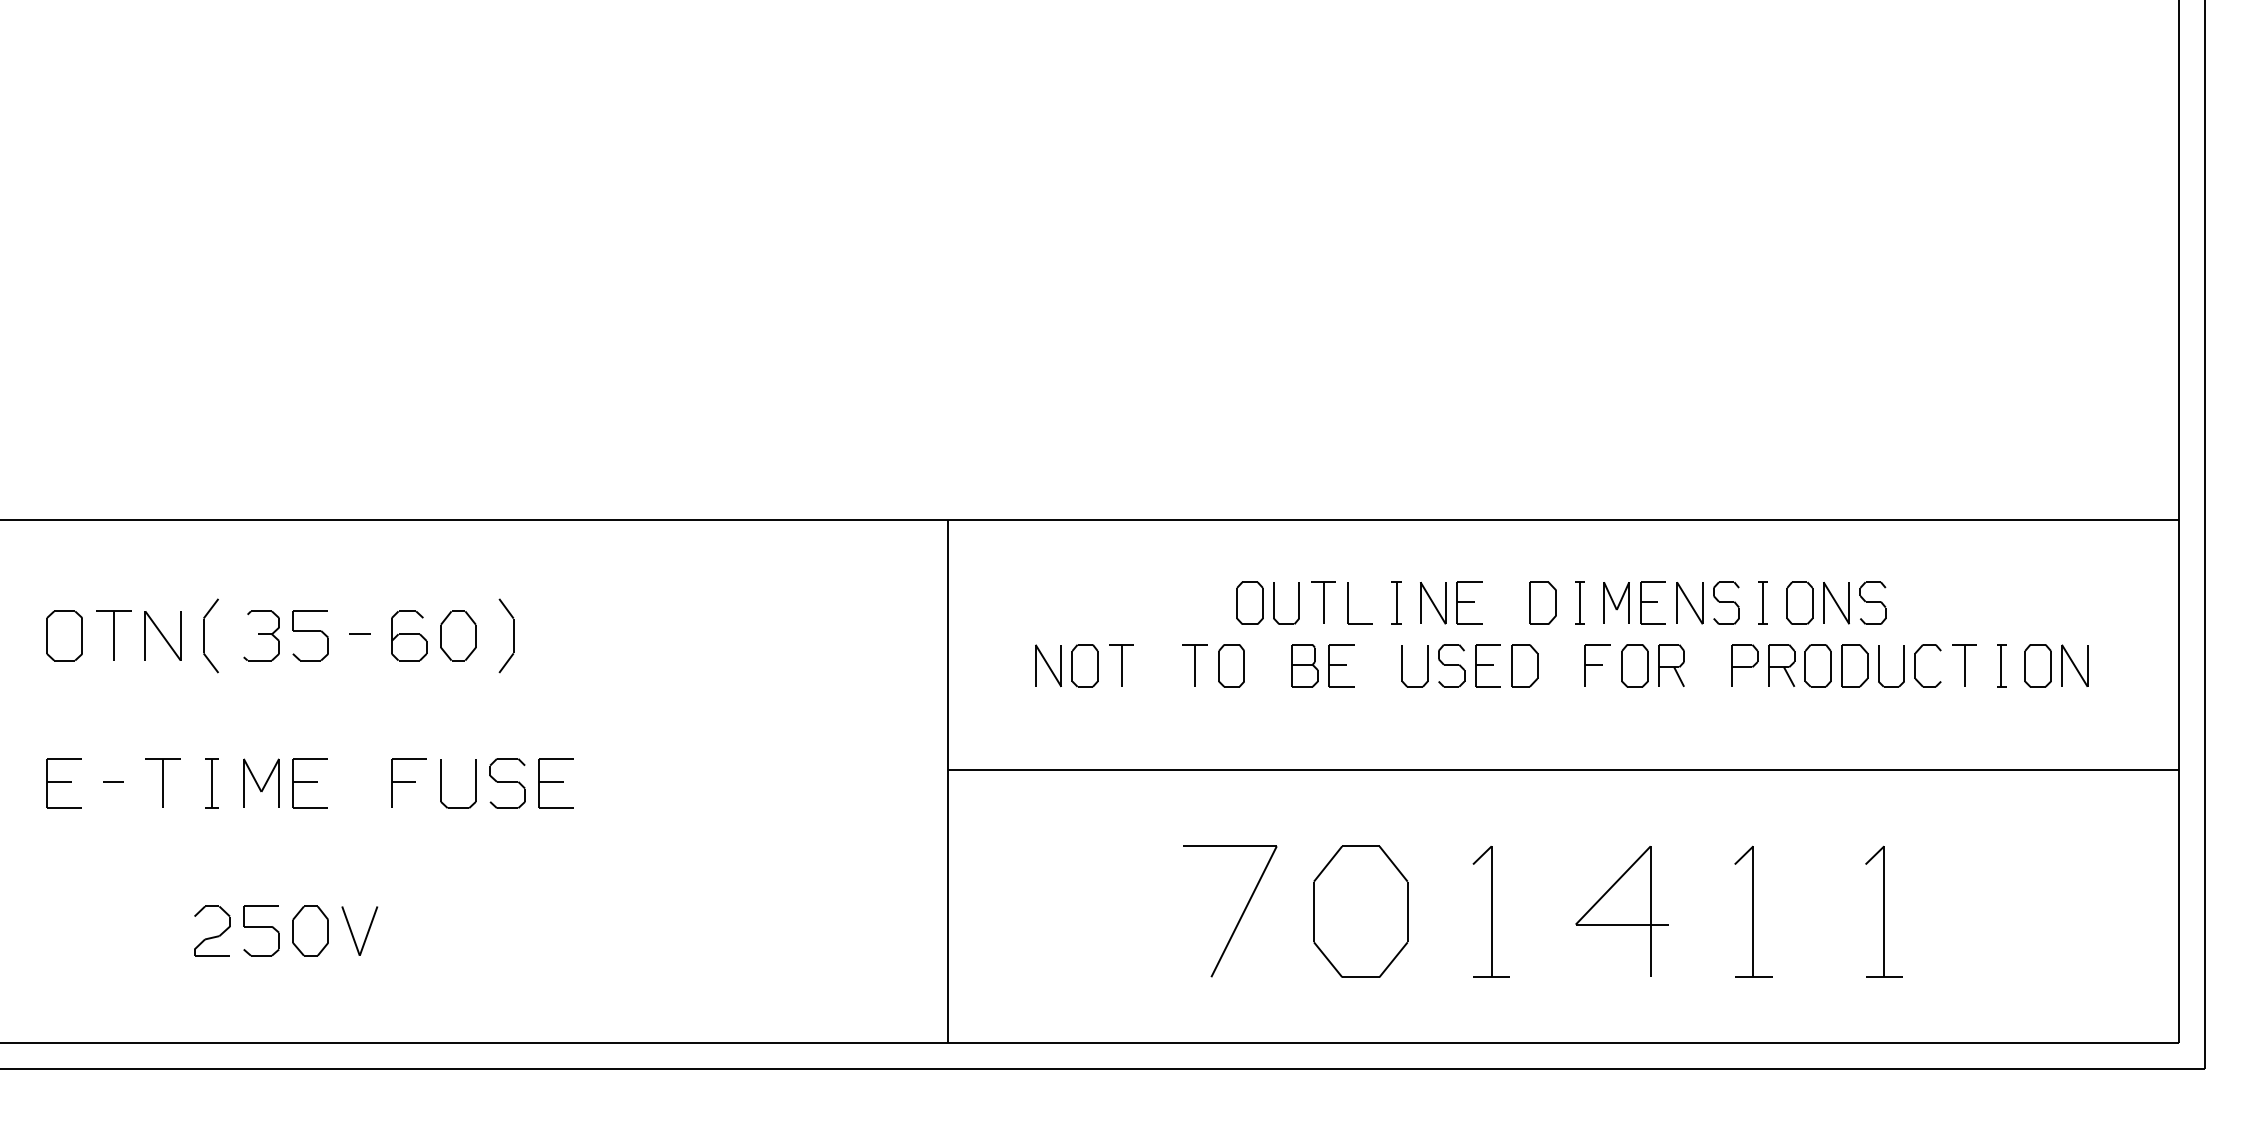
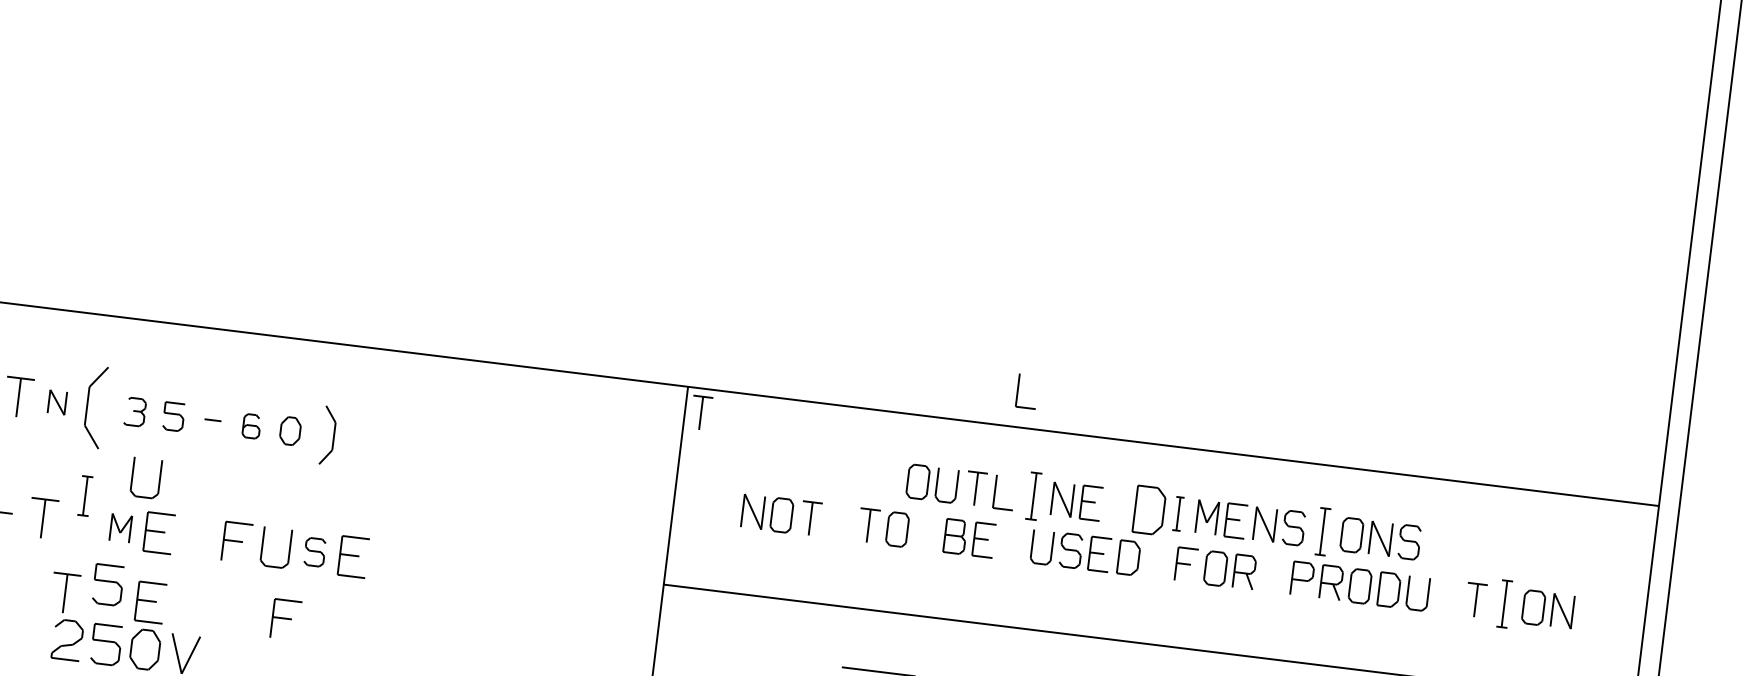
part: (1361, 473) -> (1018, 390), added
part: (968, 550) -> (701, 413), added
part: (1396, 602) -> (1033, 495), size x1.4
part: (1542, 602) -> (1148, 509), size x1.4
part: (1762, 602) -> (1322, 531), size x1.4
part: (162, 635) -> (57, 402), size x0.6
part: (210, 635) -> (94, 406), size x1.4
part: (261, 635) -> (135, 411), size x0.7
part: (310, 635) -> (173, 416), size x0.7
part: (409, 635) -> (251, 426), size x0.6
part: (458, 635) -> (290, 430), size x0.7
part: (1915, 665) -> (1437, 595), removed
part: (2001, 665) -> (1504, 603), size x1.4
part: (268, 716) -> (132, 476), added
part: (261, 782) -> (120, 527), size x0.7
part: (211, 783) -> (84, 495), moved
part: (507, 783) -> (314, 552), size x0.7
part: (254, 855) -> (108, 584), added
part: (309, 871) -> (150, 602), added
part: (481, 871) -> (285, 619), added
part: (201, 872) -> (64, 592), added

